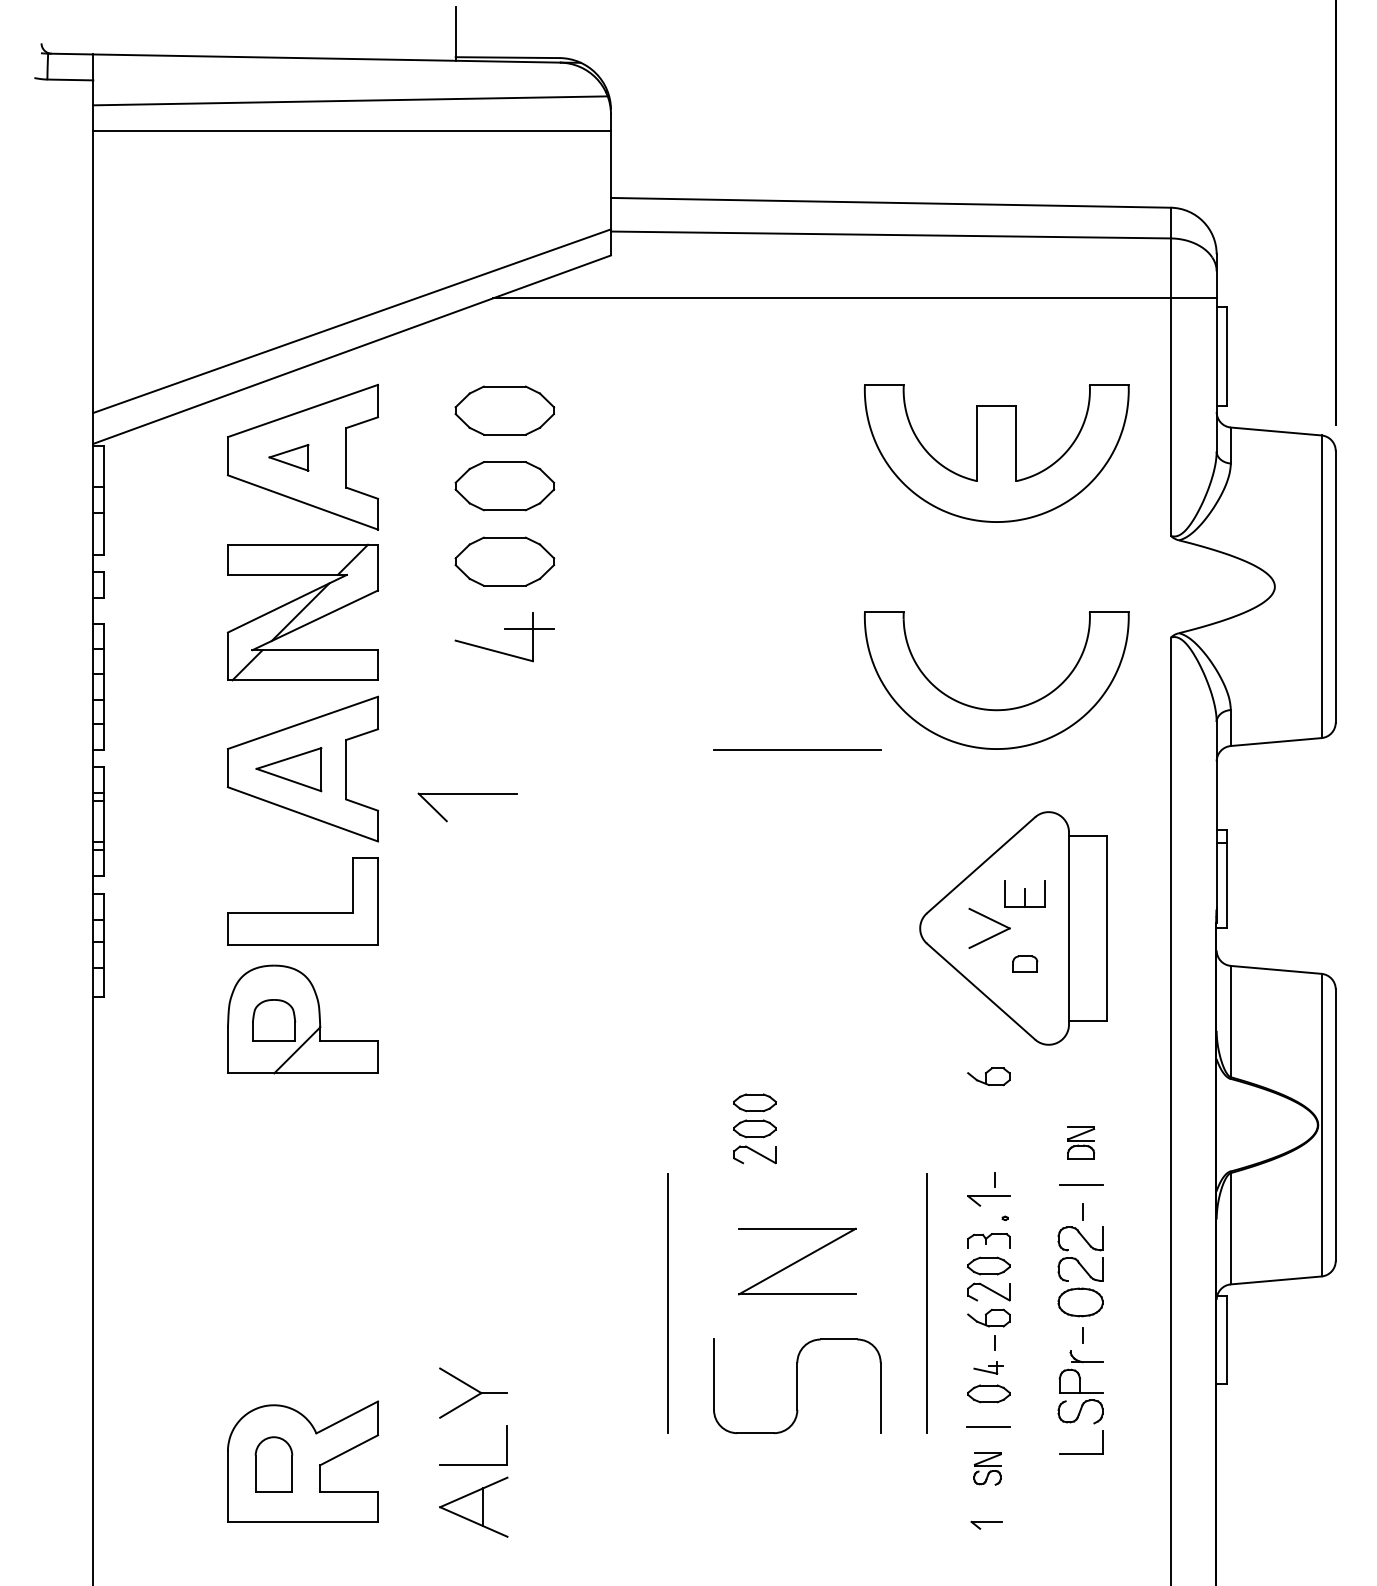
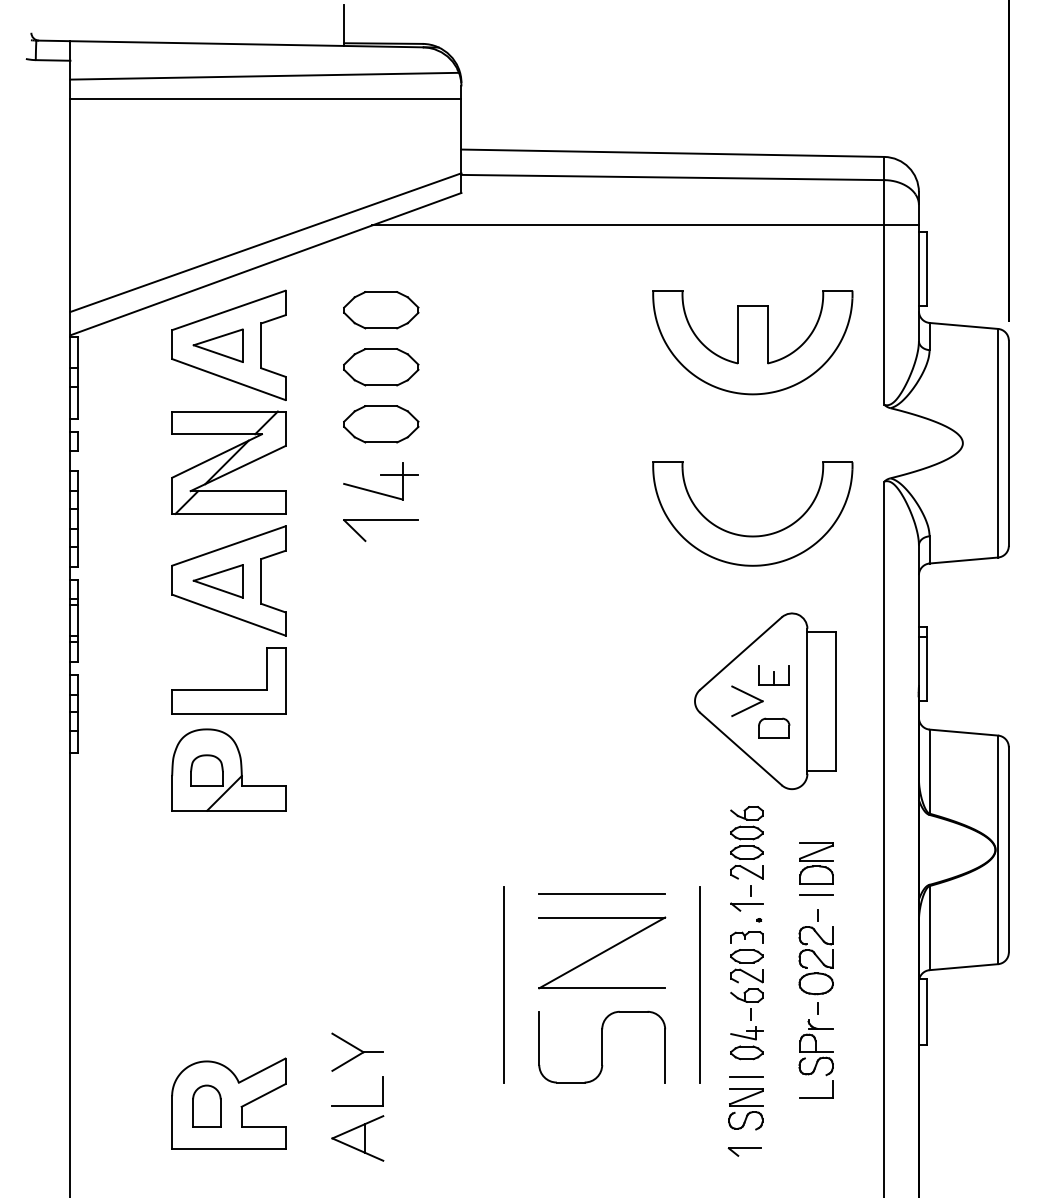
part: (288, 457) -> (217, 345), size x1.67
line: (797, 749) -> (602, 893), moved
part: (467, 794) -> (381, 520), moved
part: (1025, 963) -> (774, 727), size x1.67
part: (754, 1128) -> (746, 852), moved
part: (1080, 1143) -> (816, 863), size x1.67
part: (797, 1261) -> (602, 952), size x1.43
part: (988, 1367) -> (746, 1032), size x1.43
part: (987, 1468) -> (745, 1109), size x1.67
part: (986, 1525) -> (745, 1152), size x1.43

